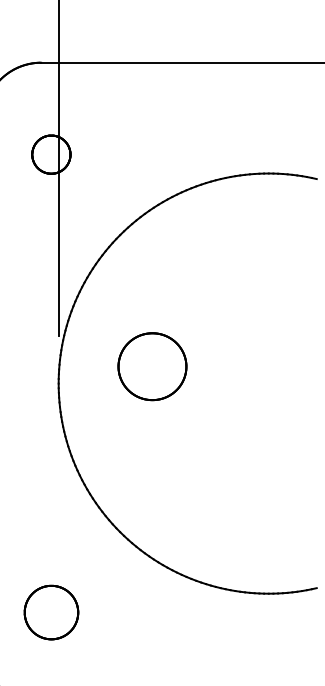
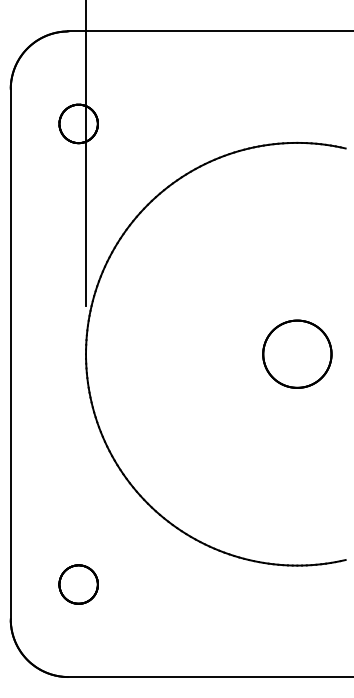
part: (152, 365) -> (297, 353), moved
part: (51, 612) -> (78, 584), size x0.71

